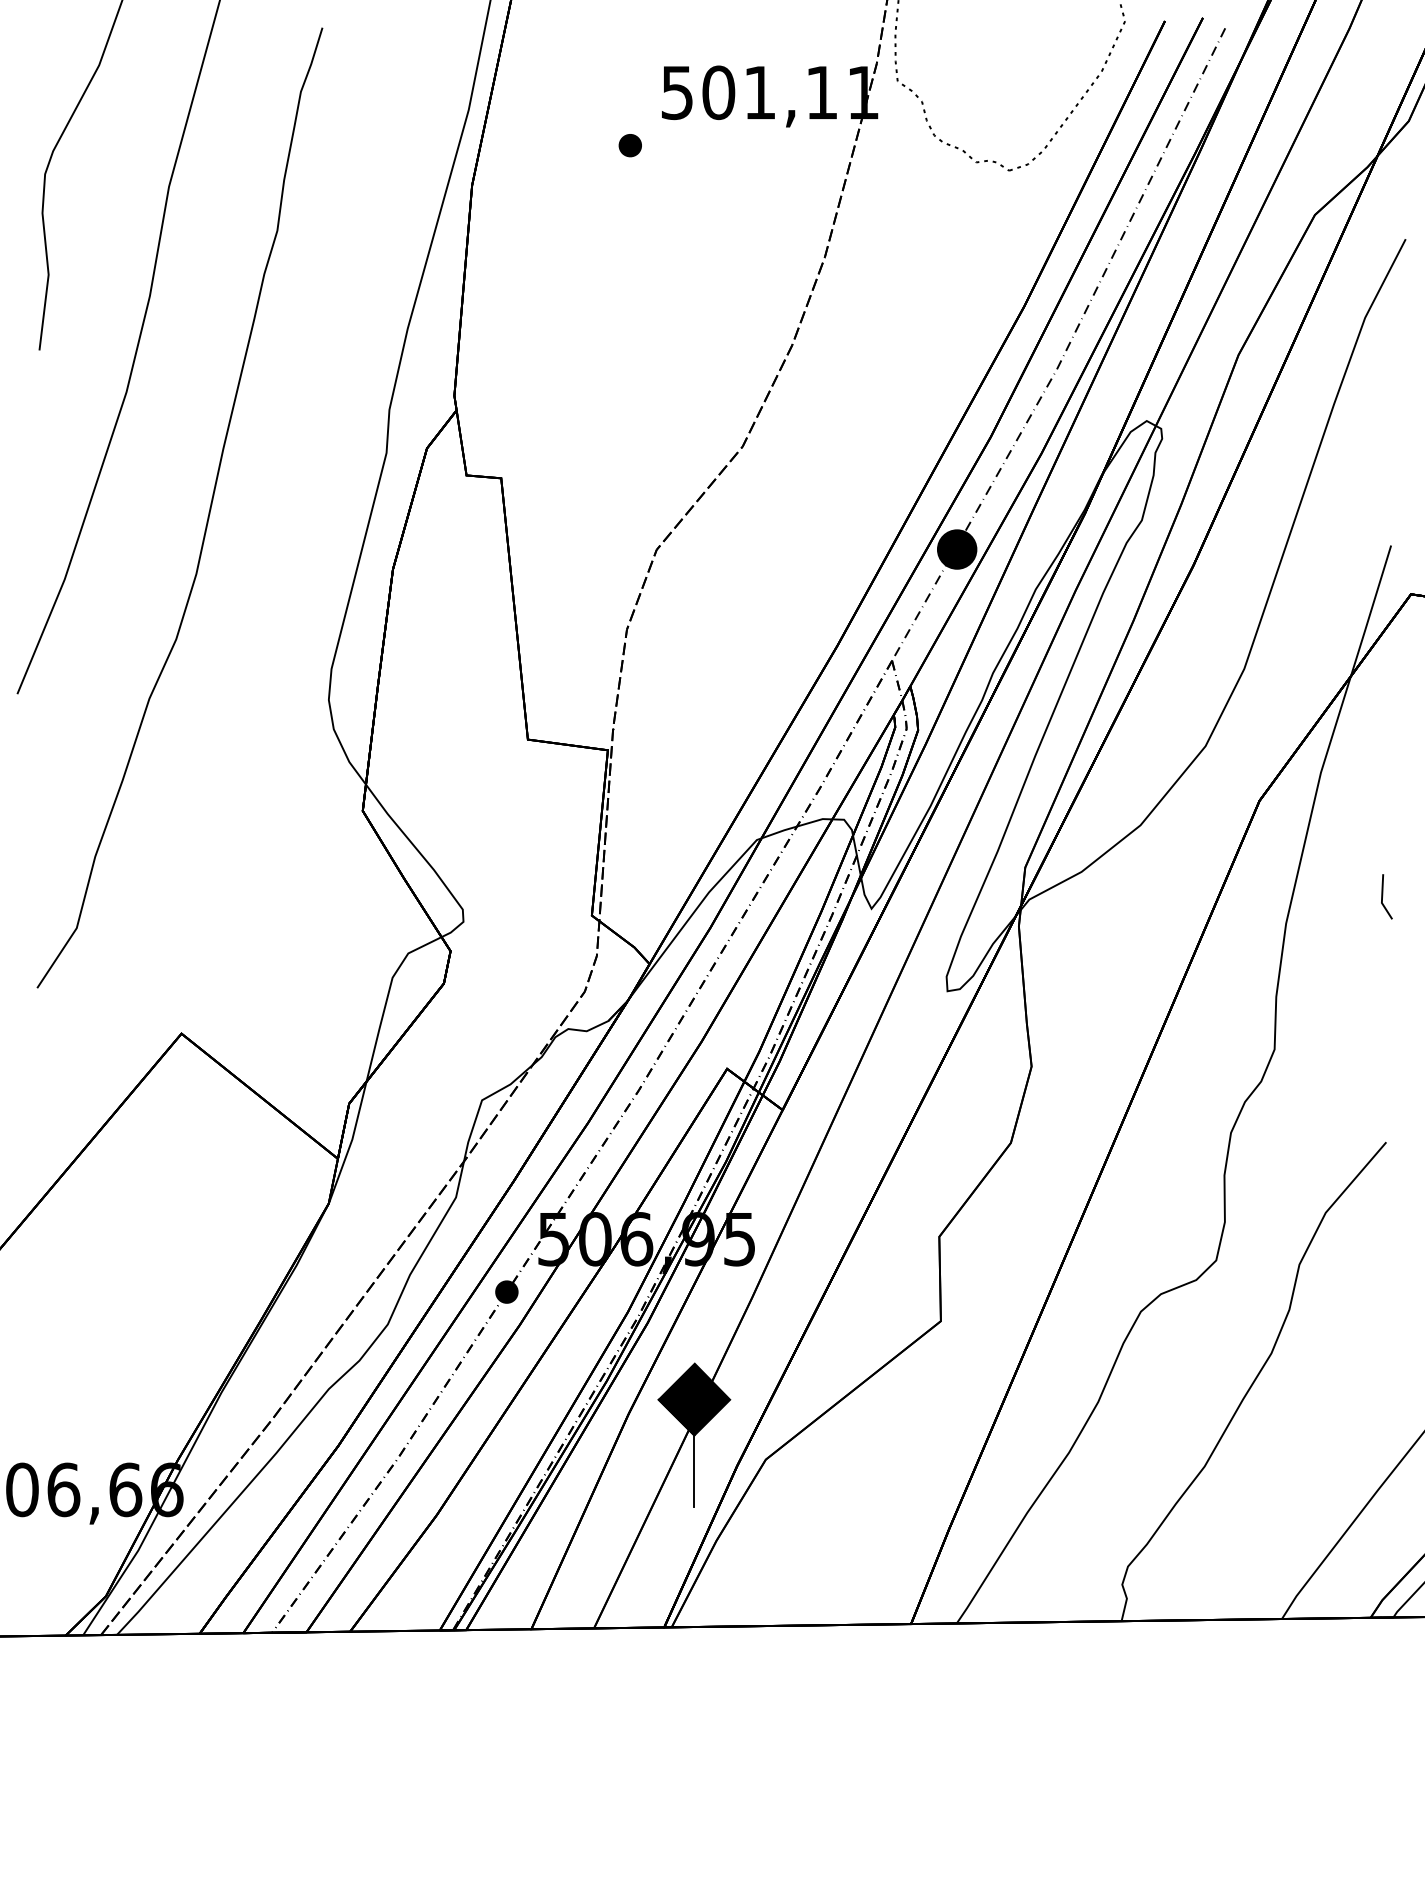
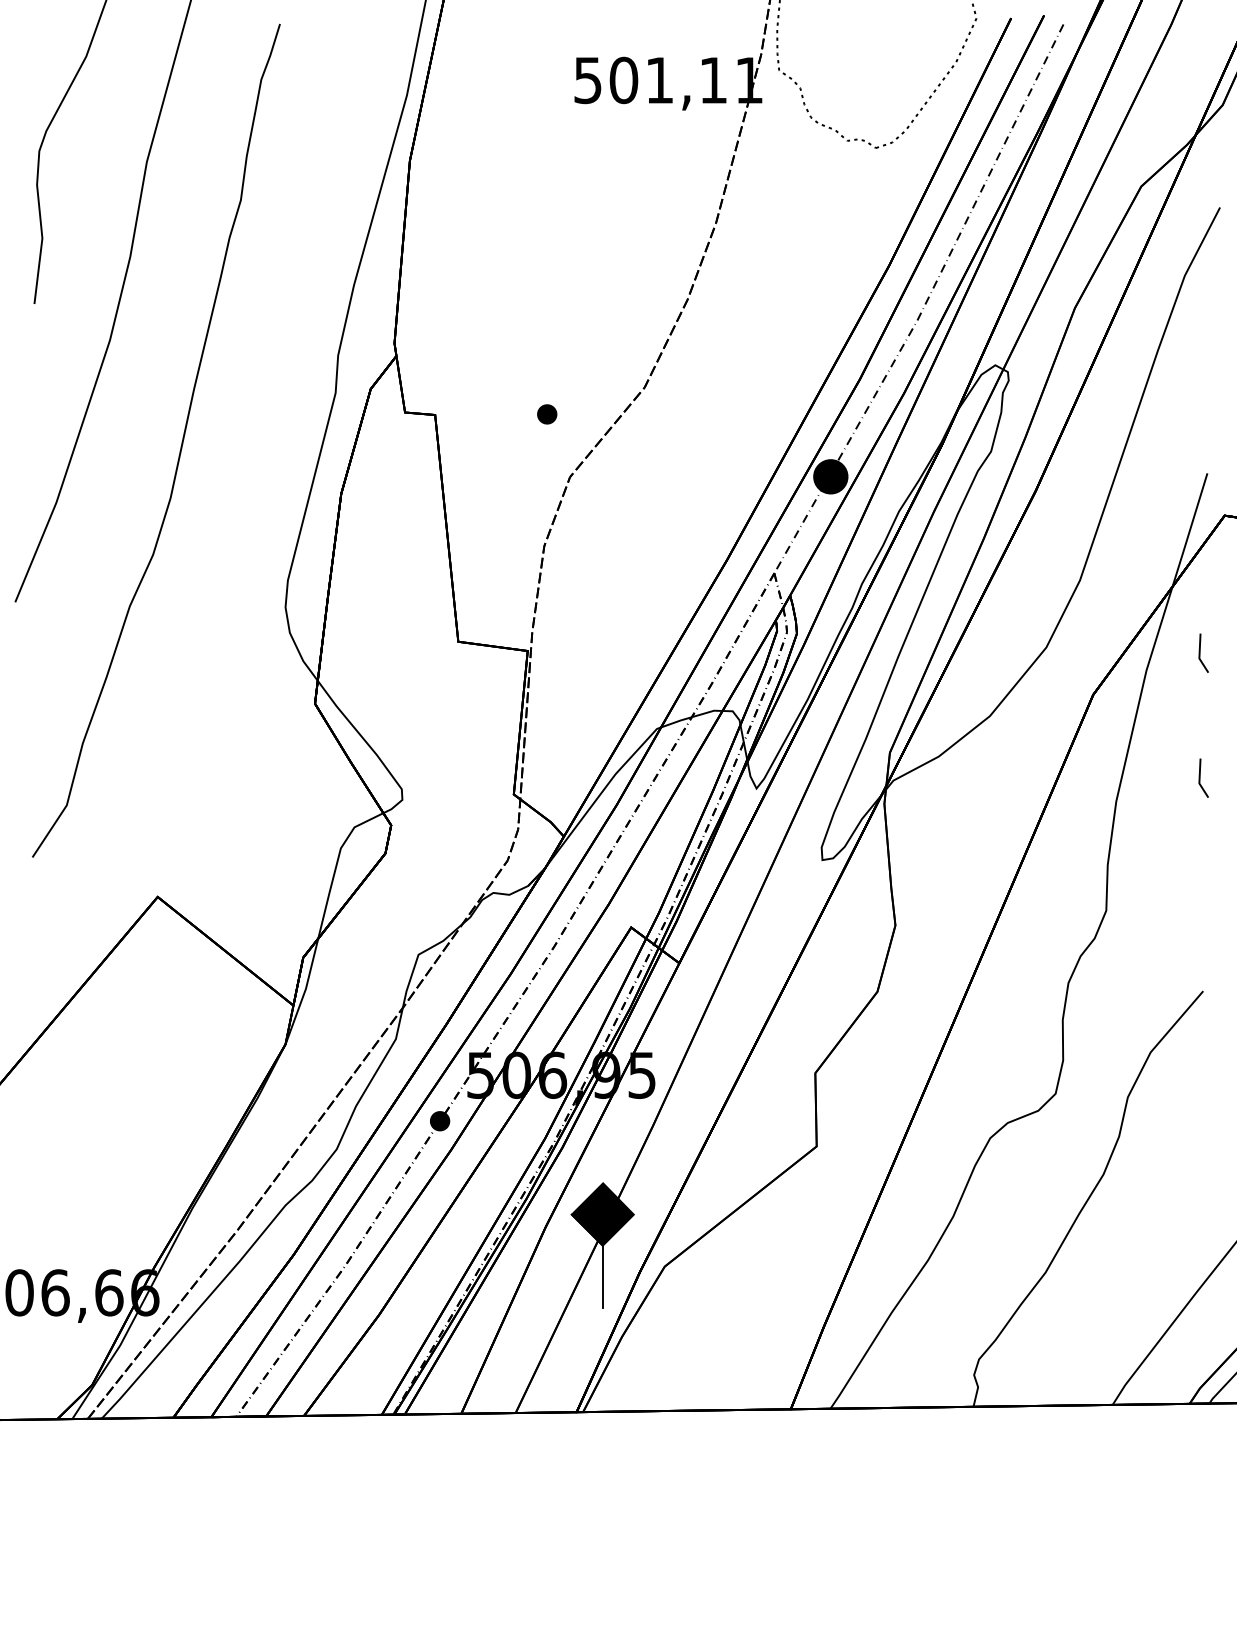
part: (629, 145) -> (546, 414), moved
line: (1383, 752) -> (1200, 652), added

